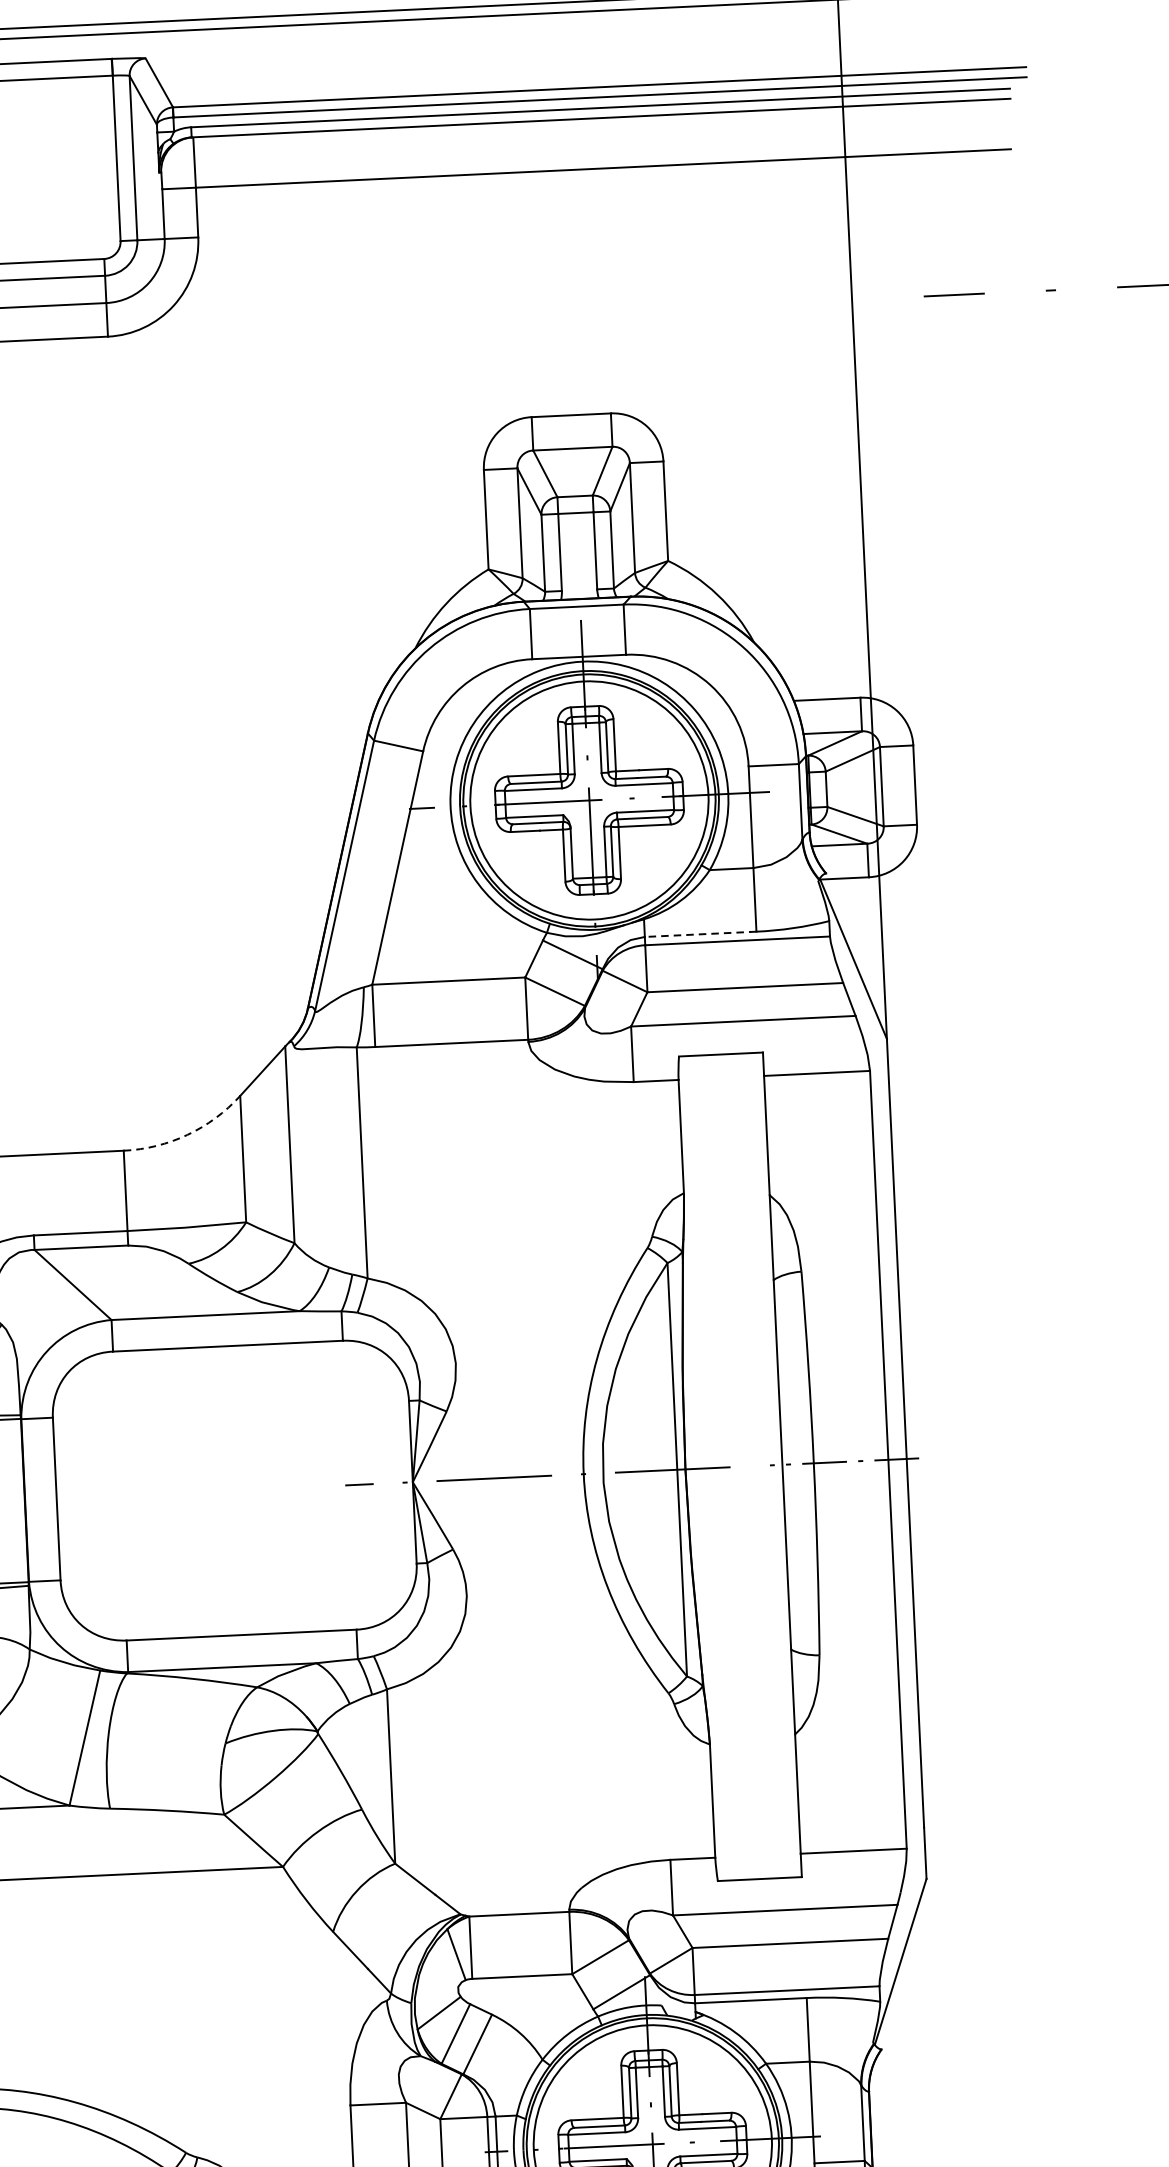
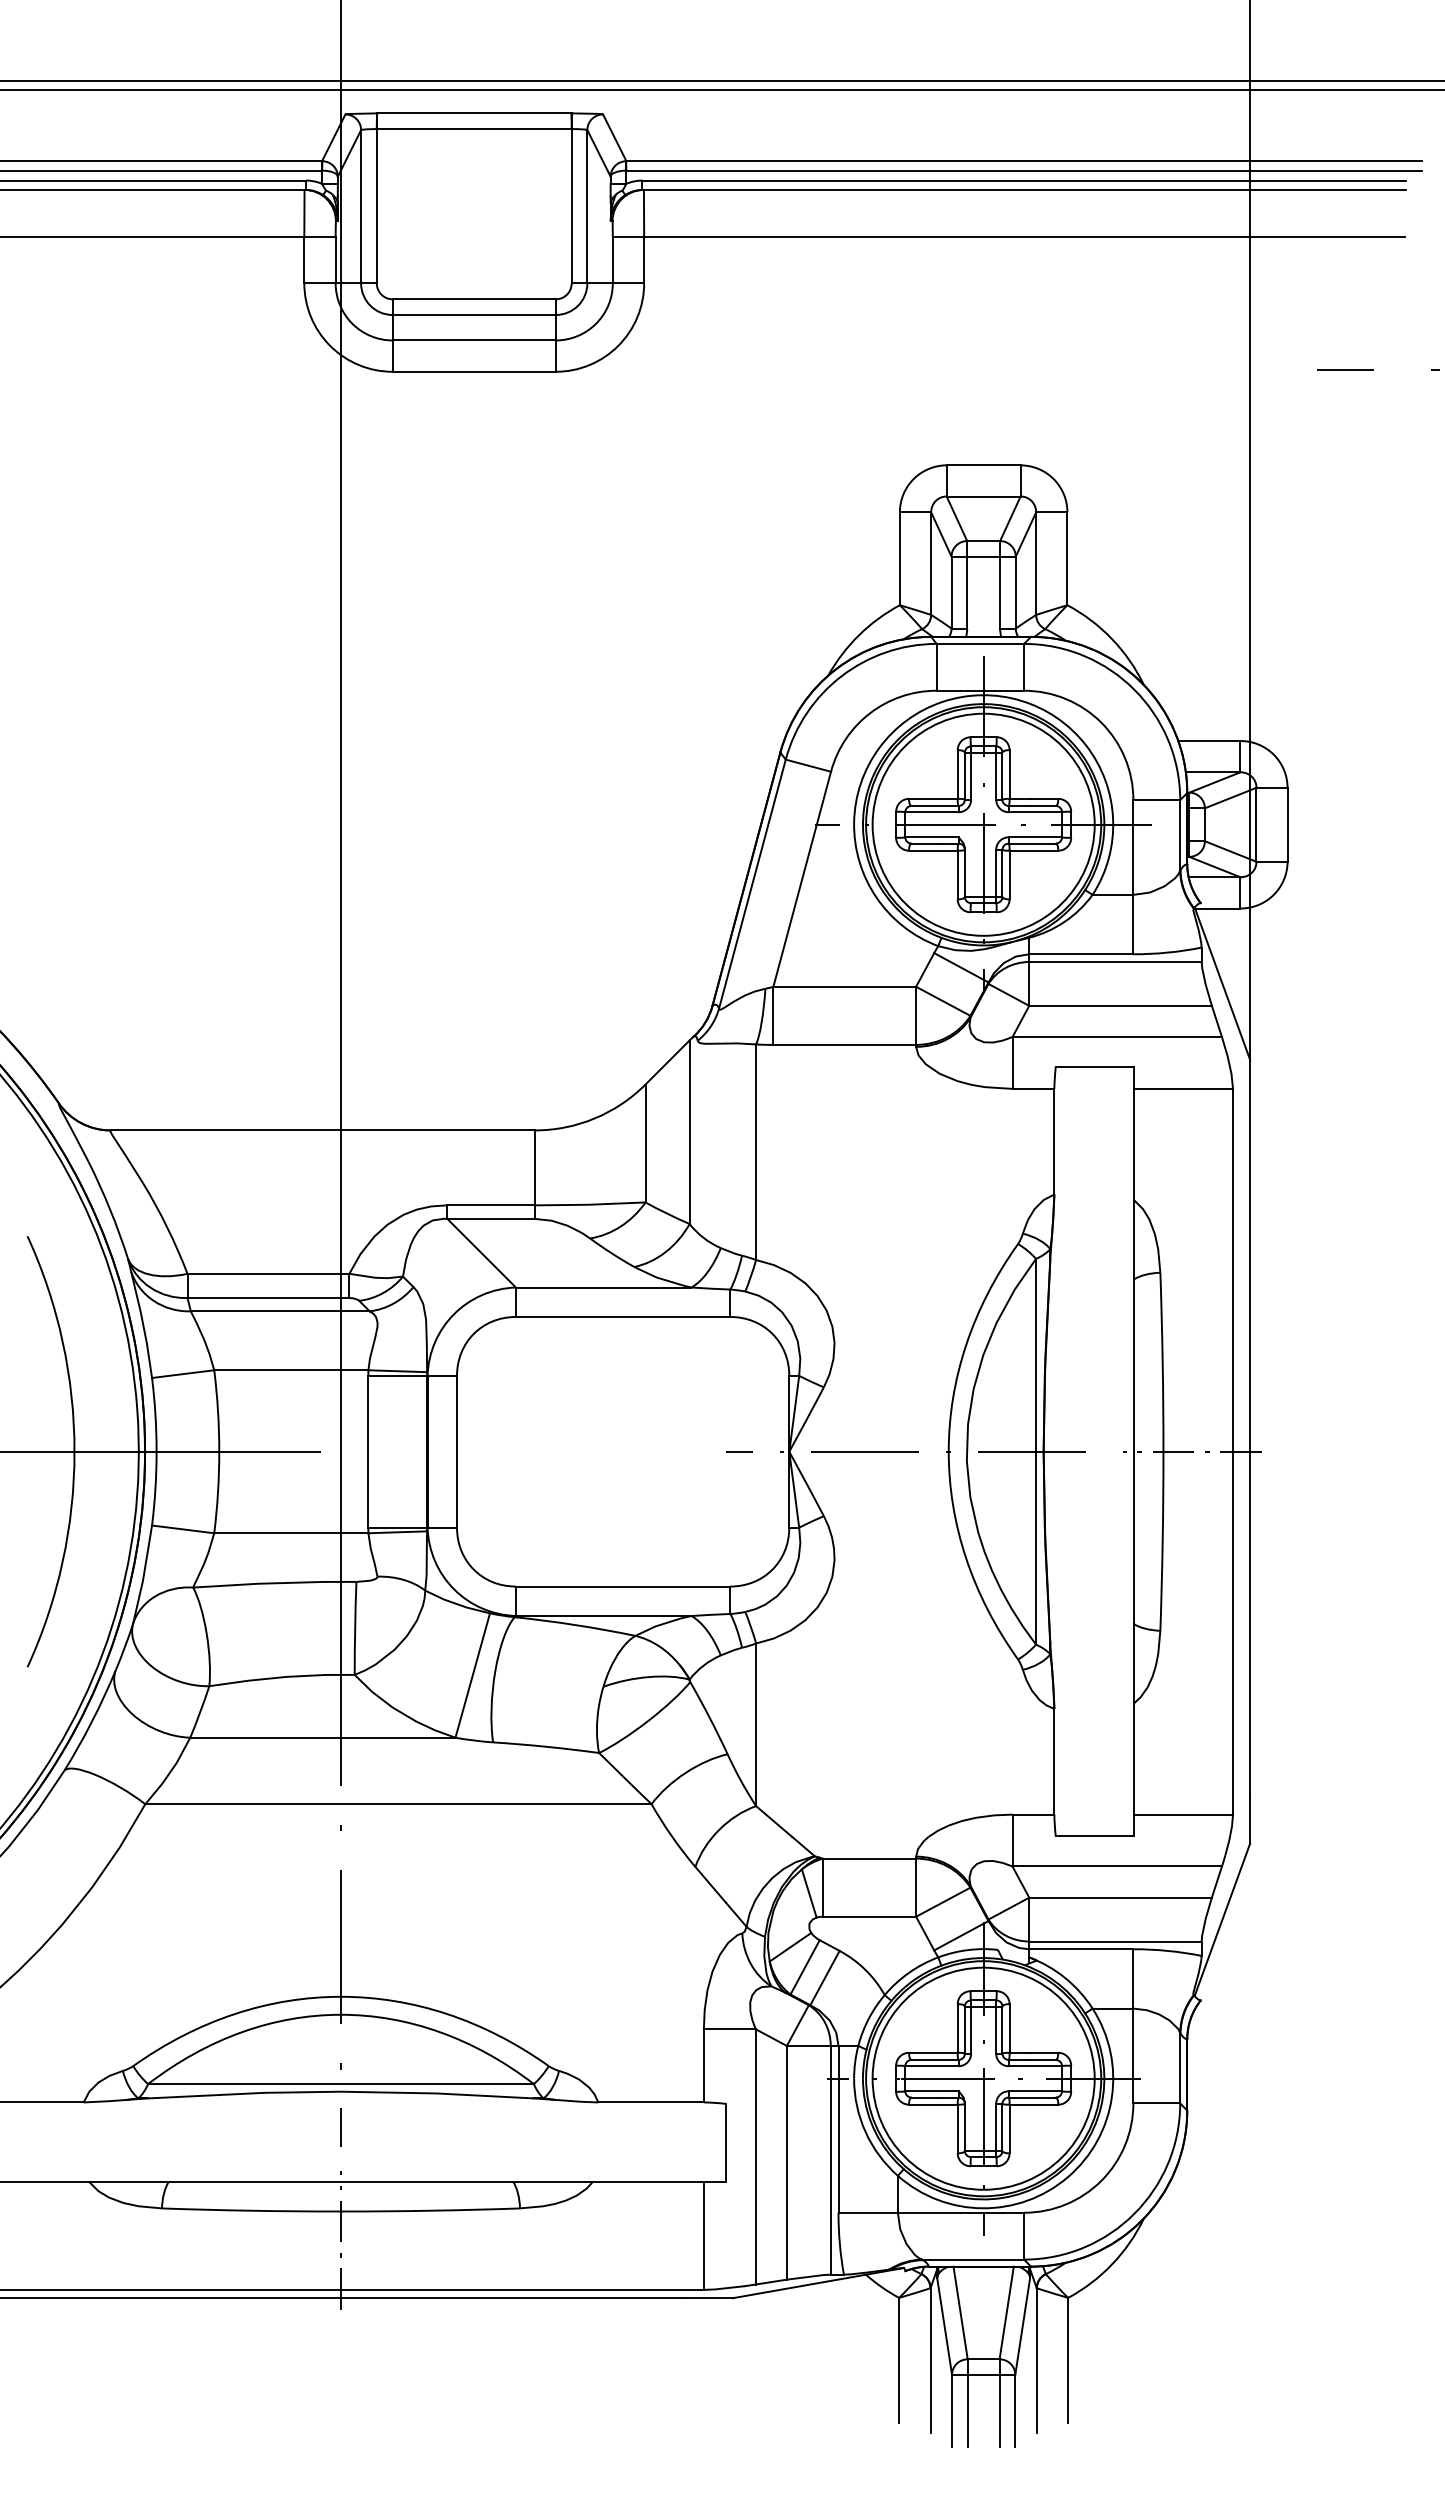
line: (699, 934) -> (1080, 954), dashed -> solid
arc: (187, 1134) -> (594, 1118), dashed -> solid

